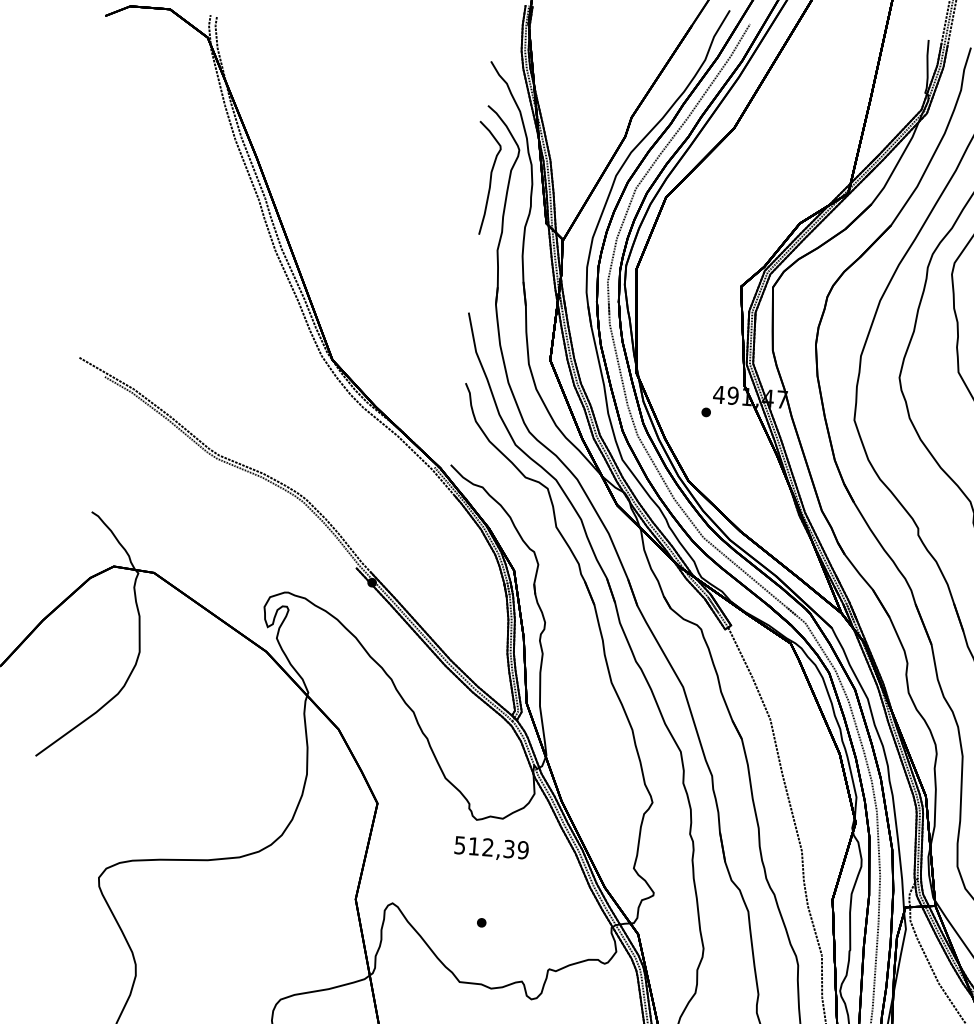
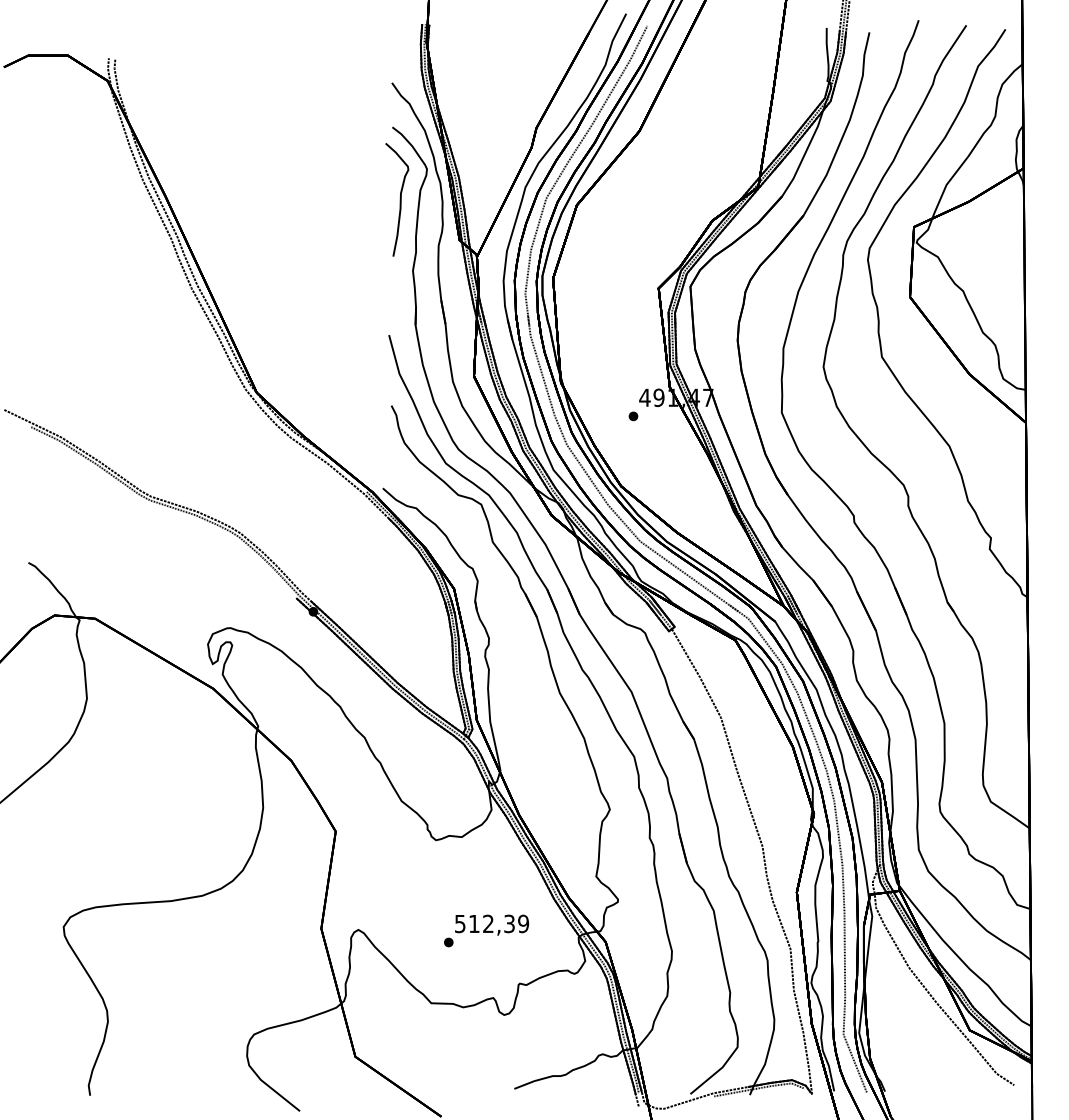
text: (492, 848) -> (492, 924), moved

